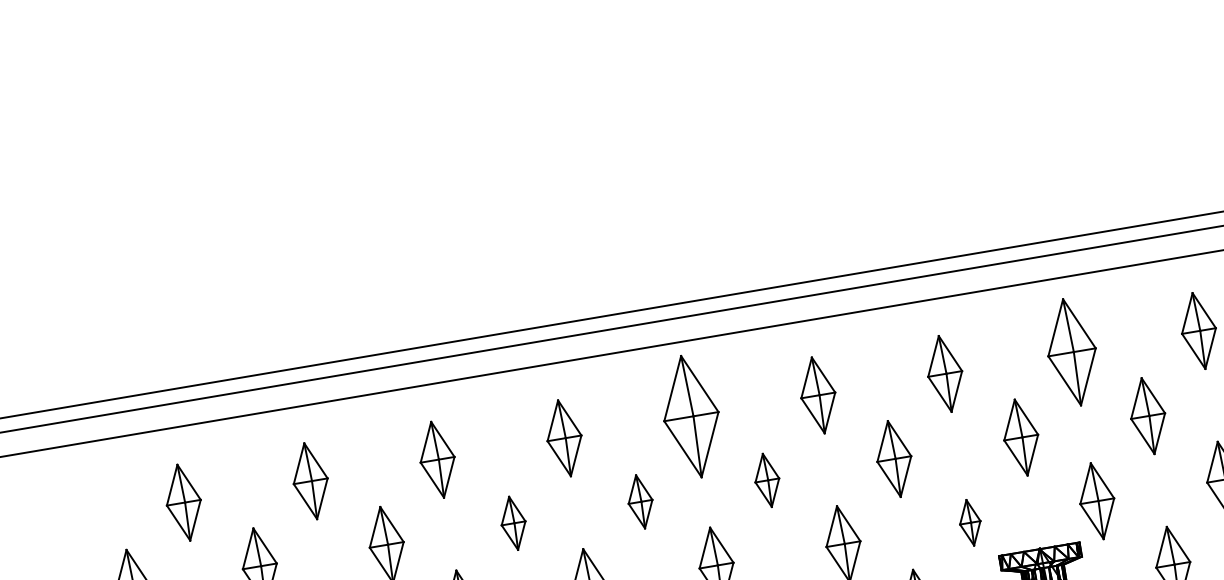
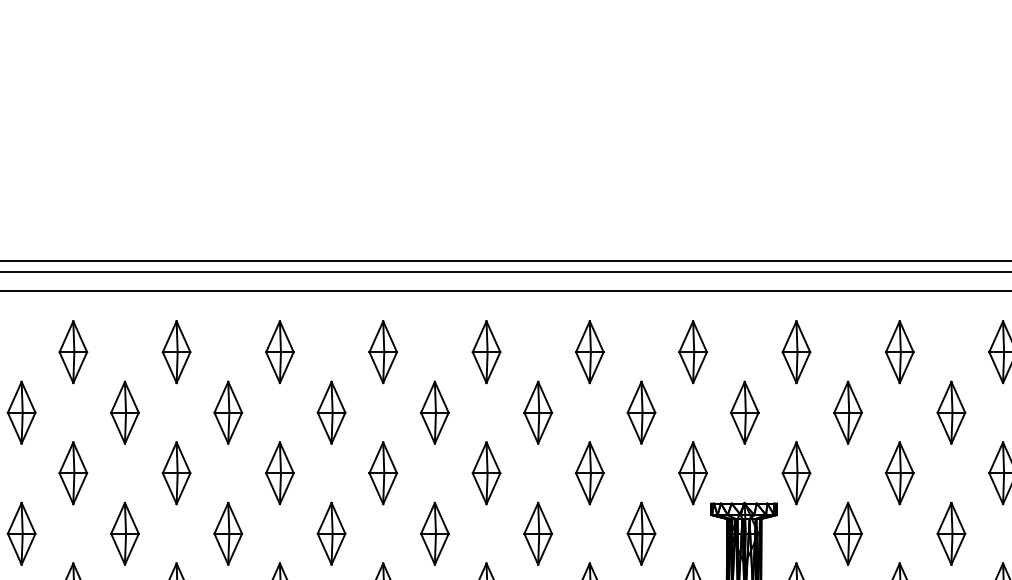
part: (1072, 352) -> (796, 352), size x0.71
part: (691, 417) -> (486, 352), size x0.62
part: (766, 480) -> (537, 412), size x1.43
part: (640, 501) -> (434, 412), size x1.43
part: (513, 523) -> (331, 412), size x1.43
part: (969, 523) -> (692, 473), size x1.67

